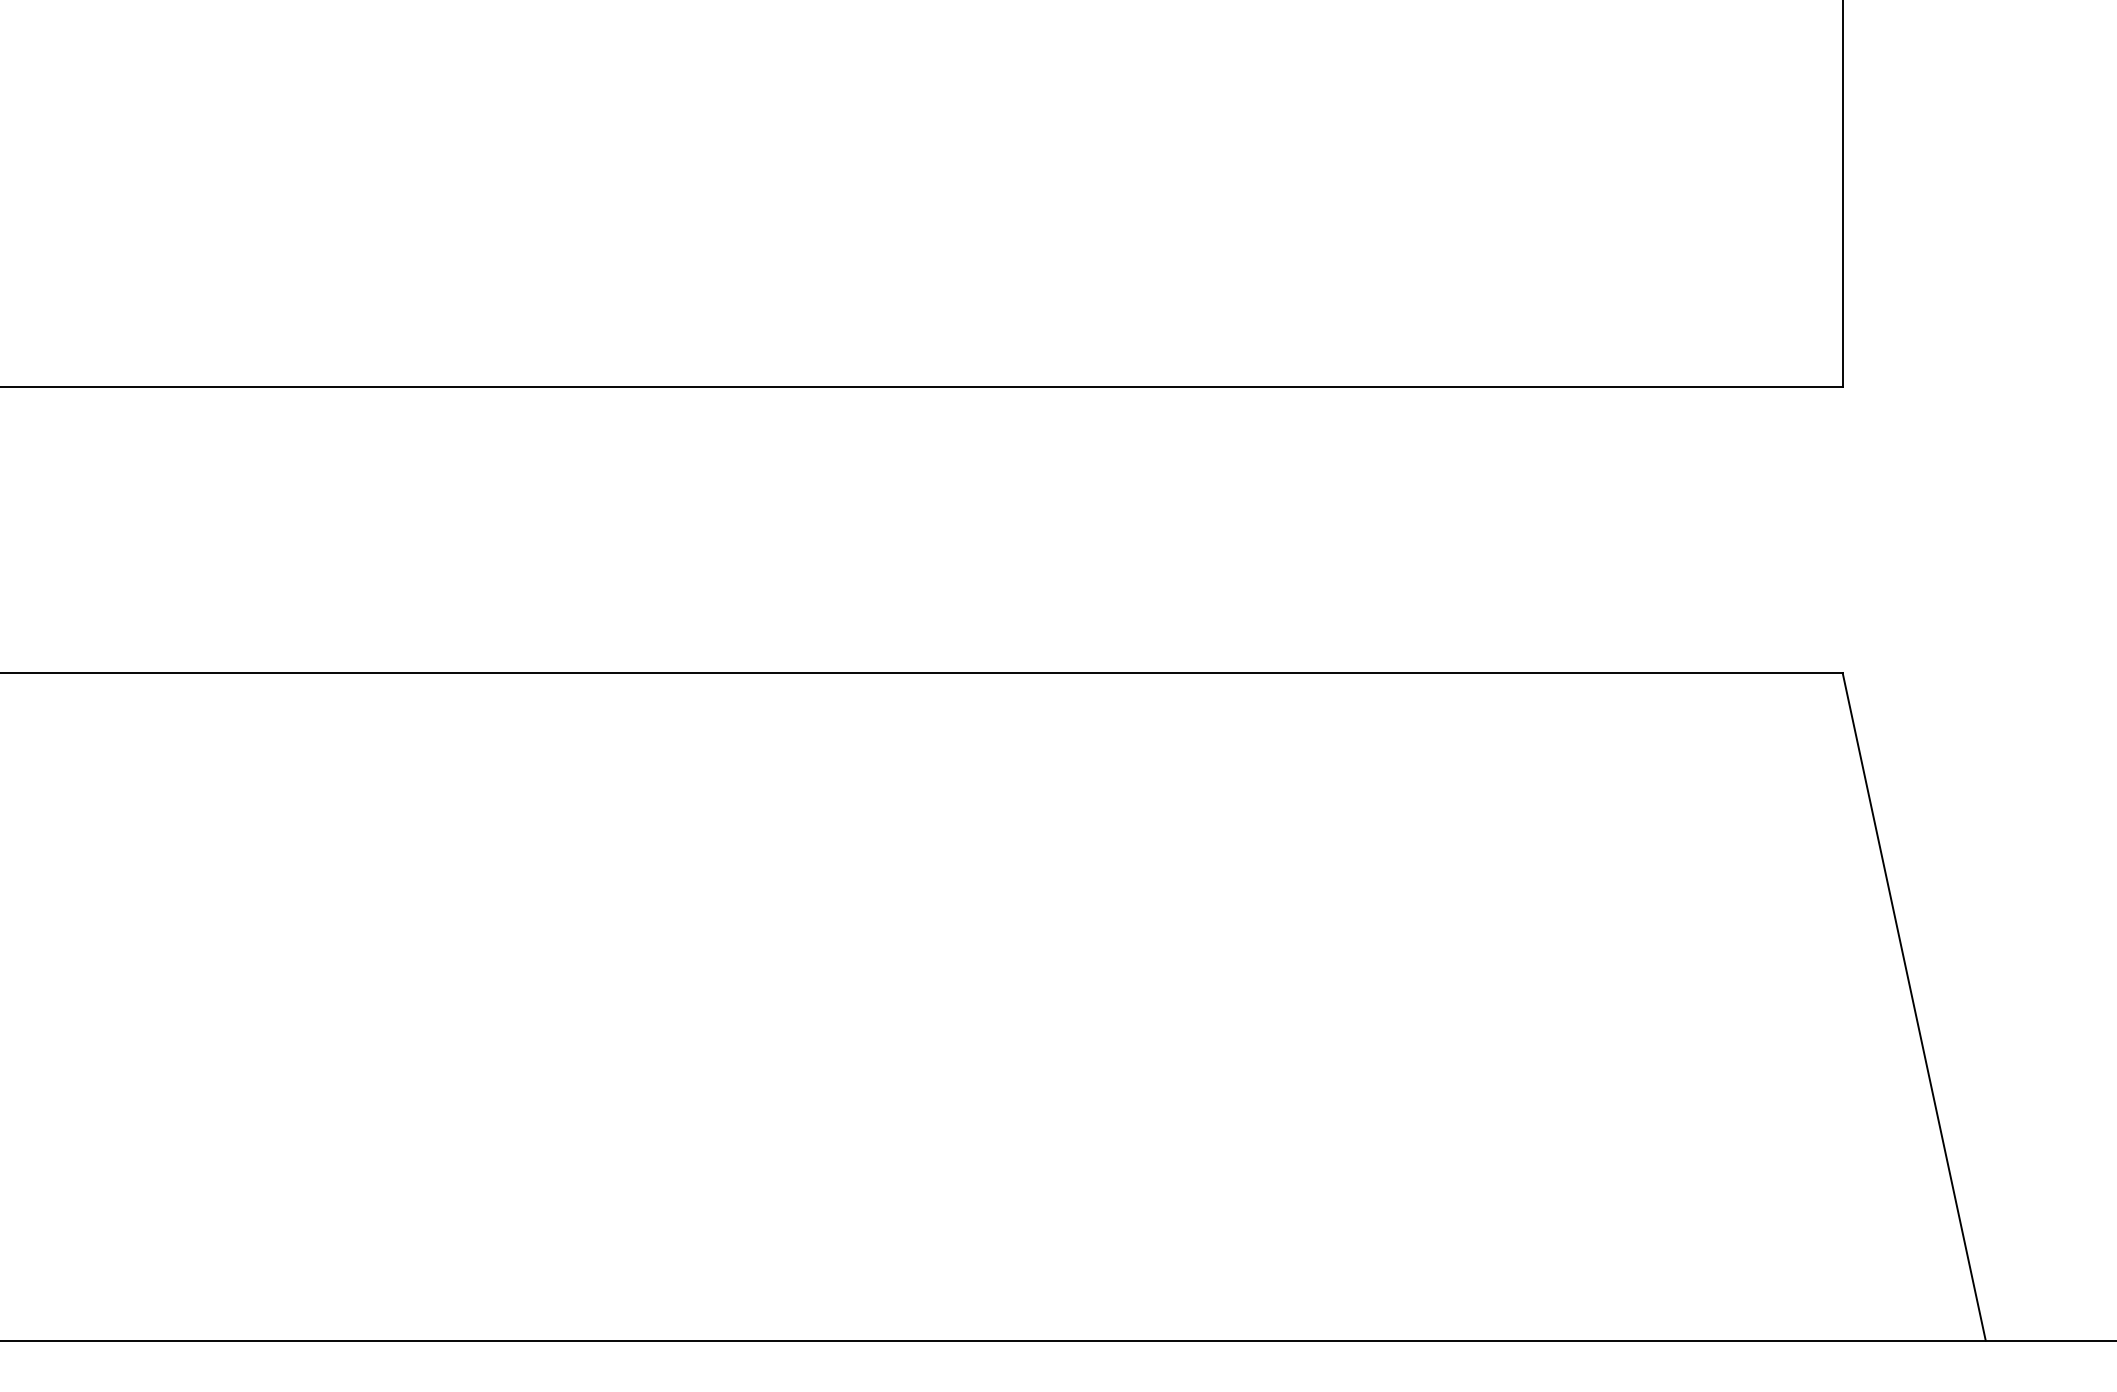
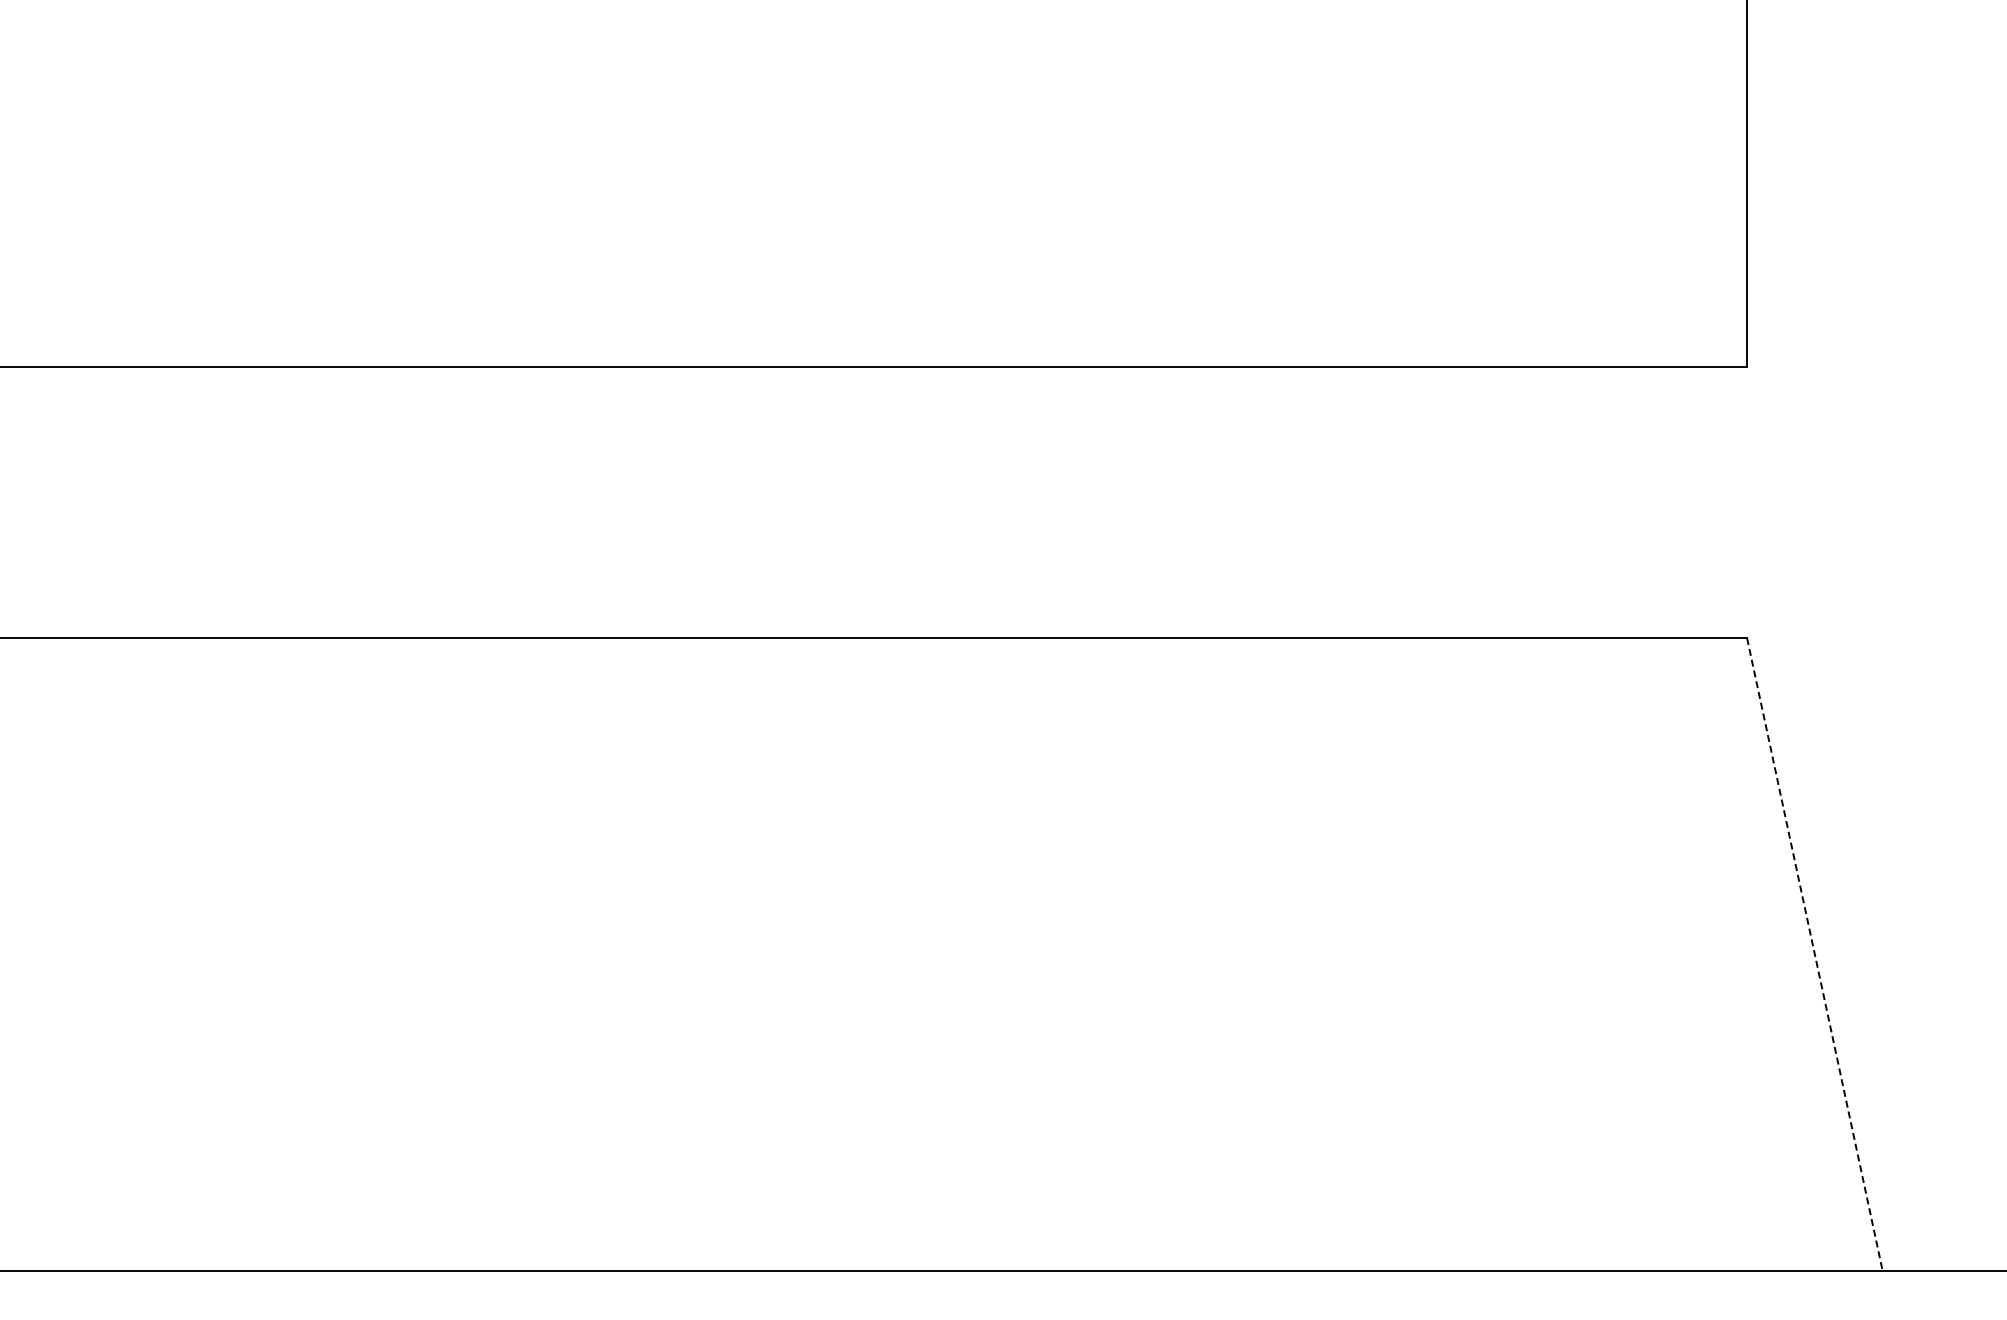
line: (1913, 1006) -> (1814, 954), solid -> dashed

